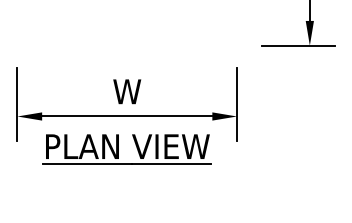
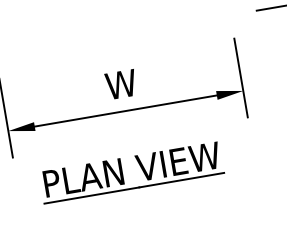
part: (118, 149) -> (122, 174), moved

